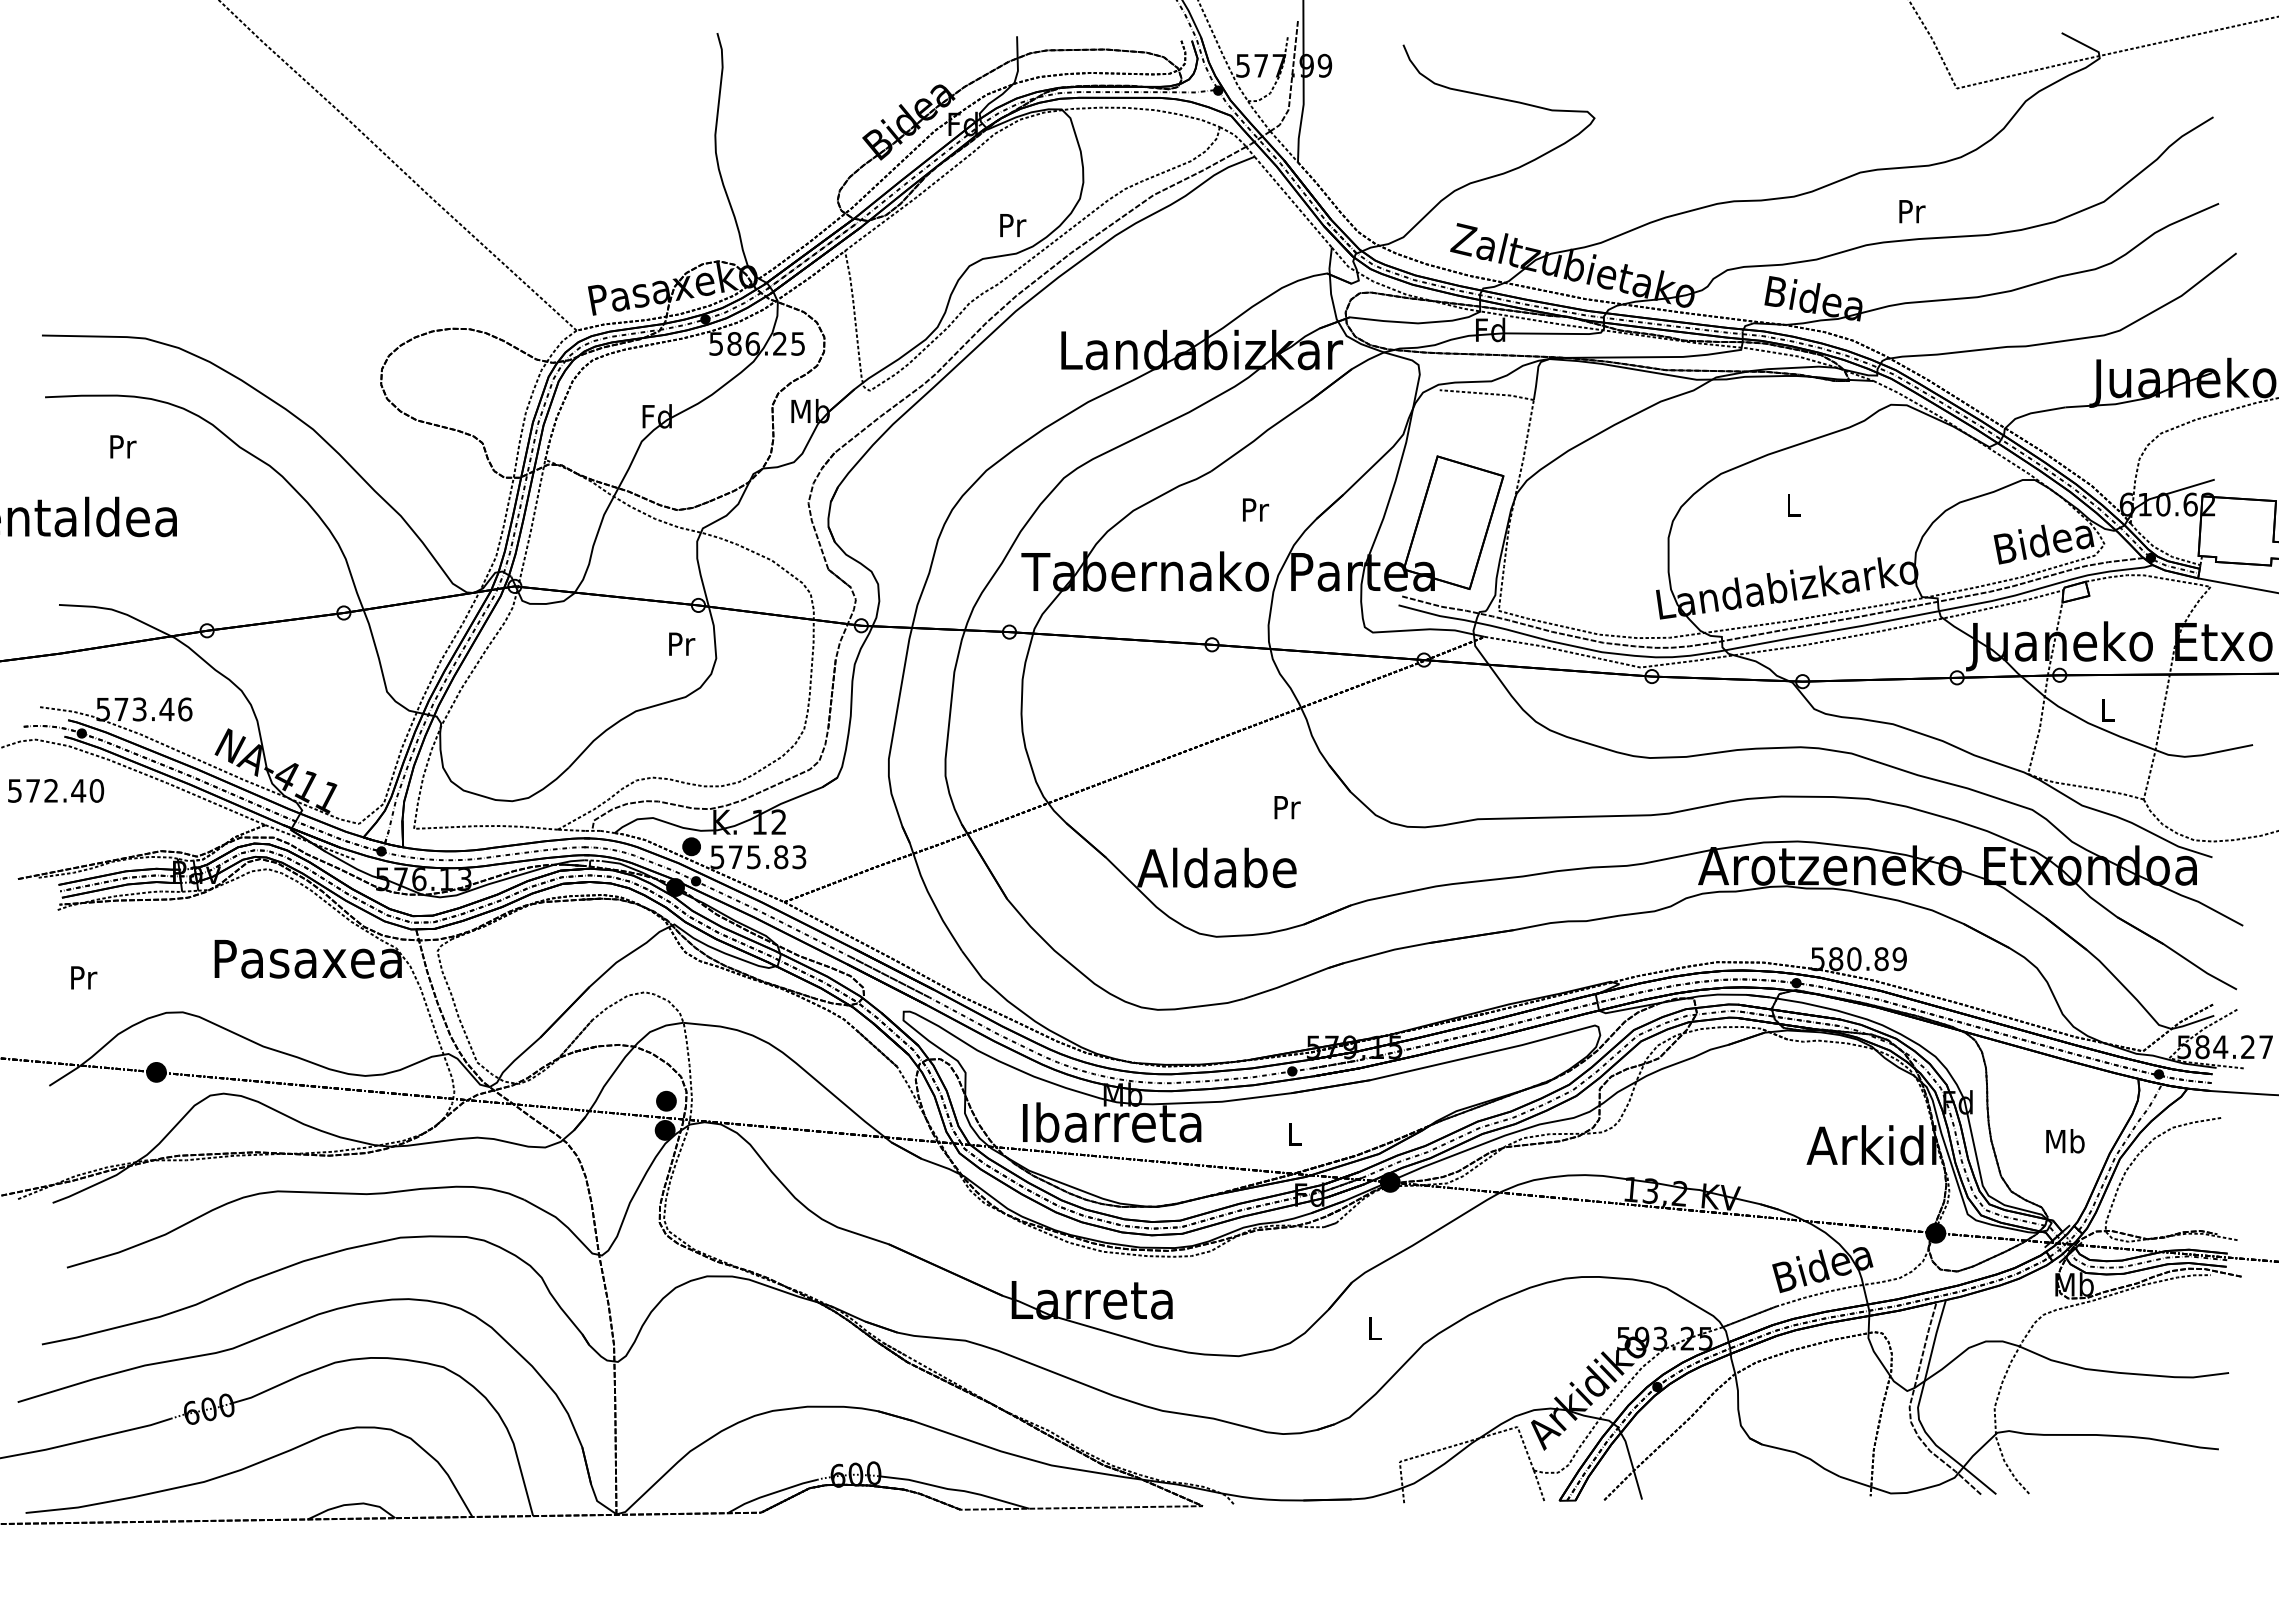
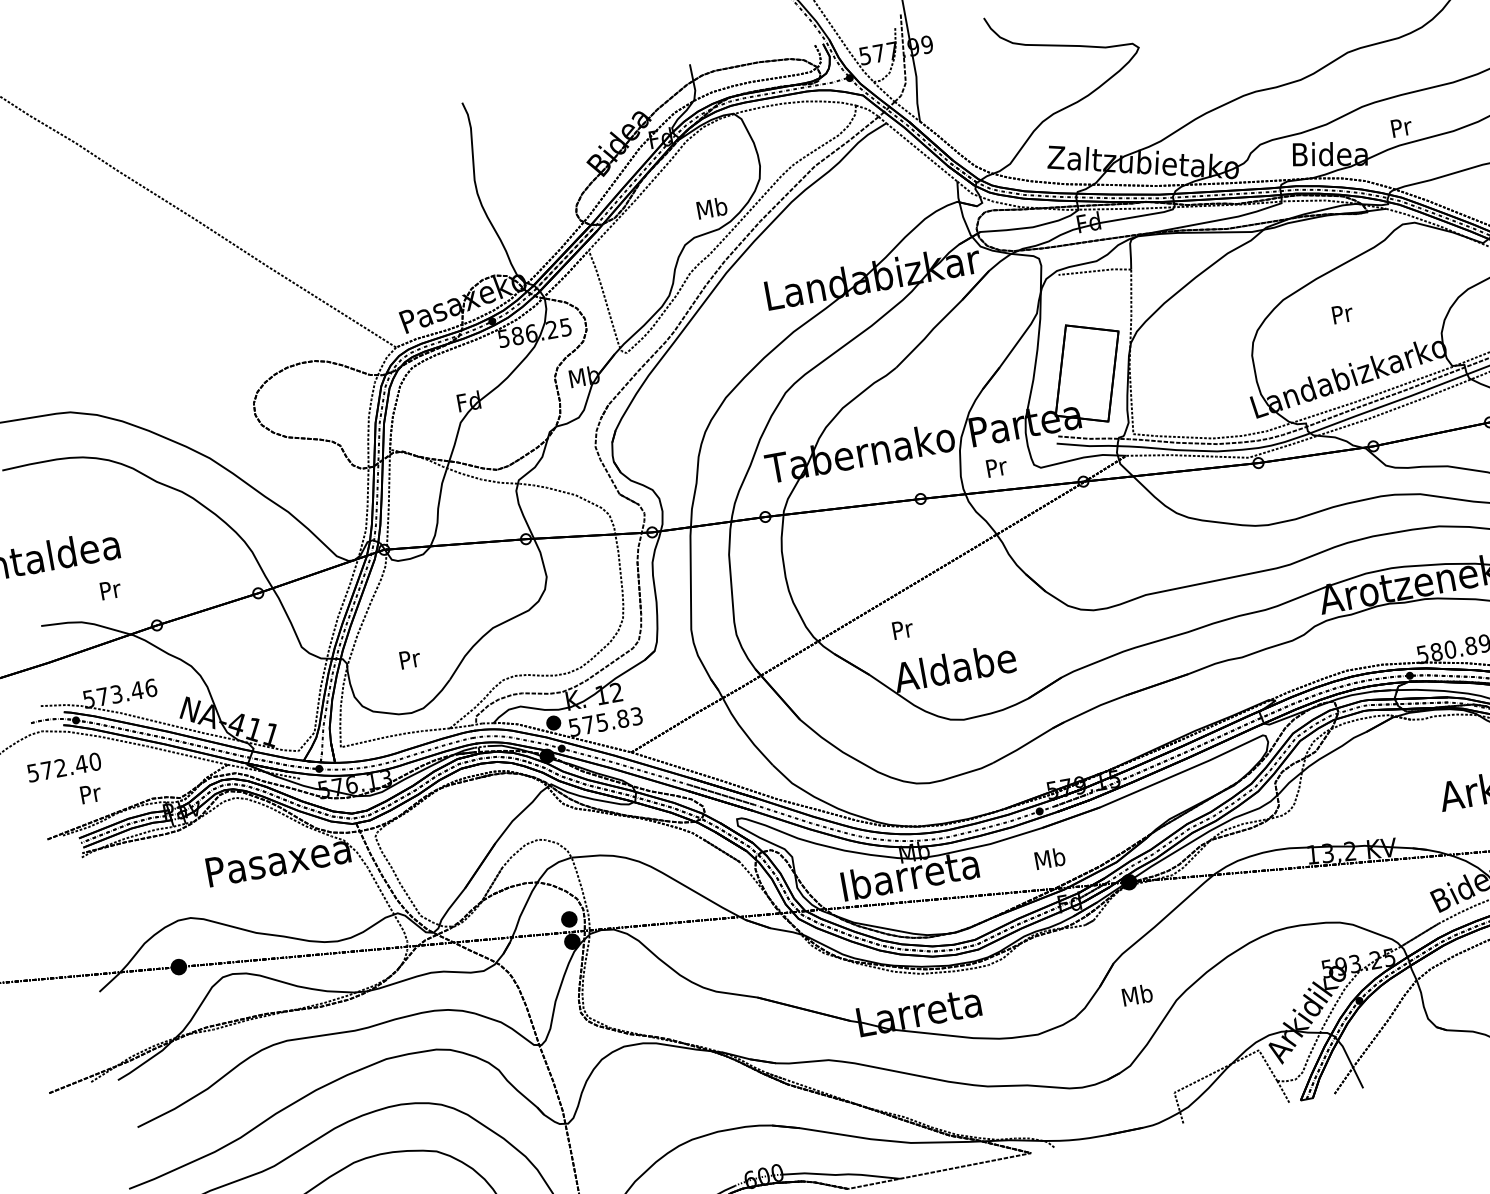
text: (1912, 211) -> (1401, 127), moved
text: (1012, 225) -> (712, 208), Pr -> Mb
text: (123, 446) -> (110, 589), moved
text: (1794, 504) -> (1343, 313), L -> Pr
text: (1256, 509) -> (997, 466), moved
text: (682, 643) -> (410, 658), moved
text: (1287, 807) -> (903, 629), moved
text: (84, 977) -> (91, 793), moved
text: (1294, 1133) -> (1049, 858), L -> Mb
text: (1374, 1328) -> (1137, 995), L -> Mb

